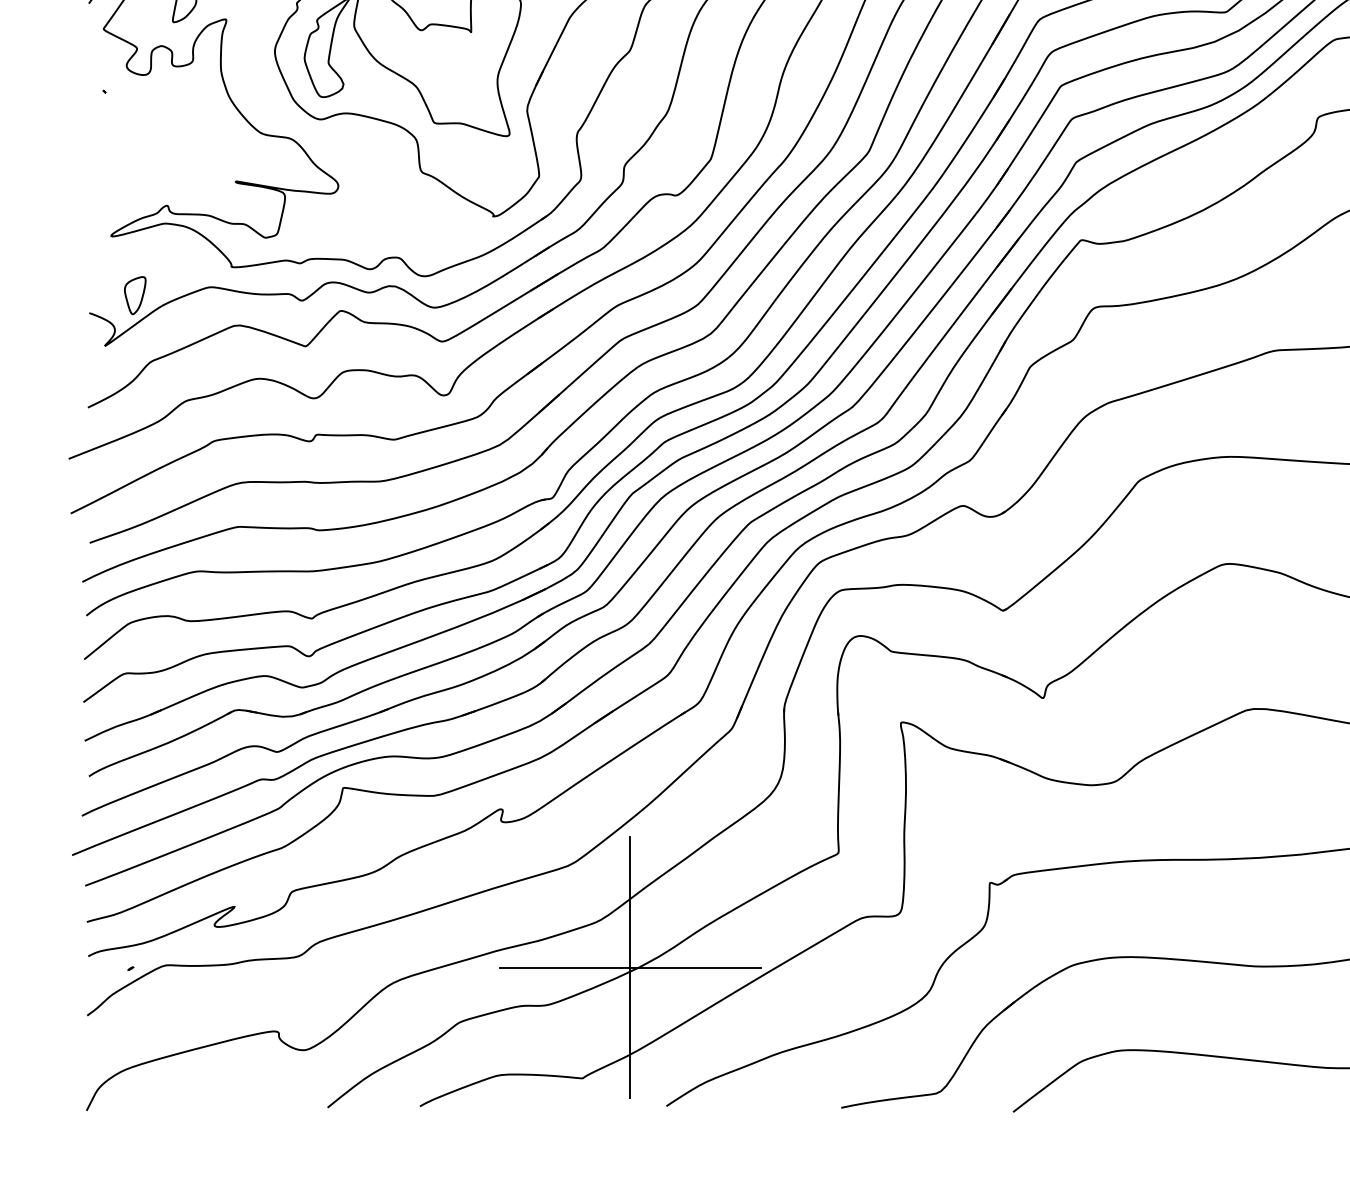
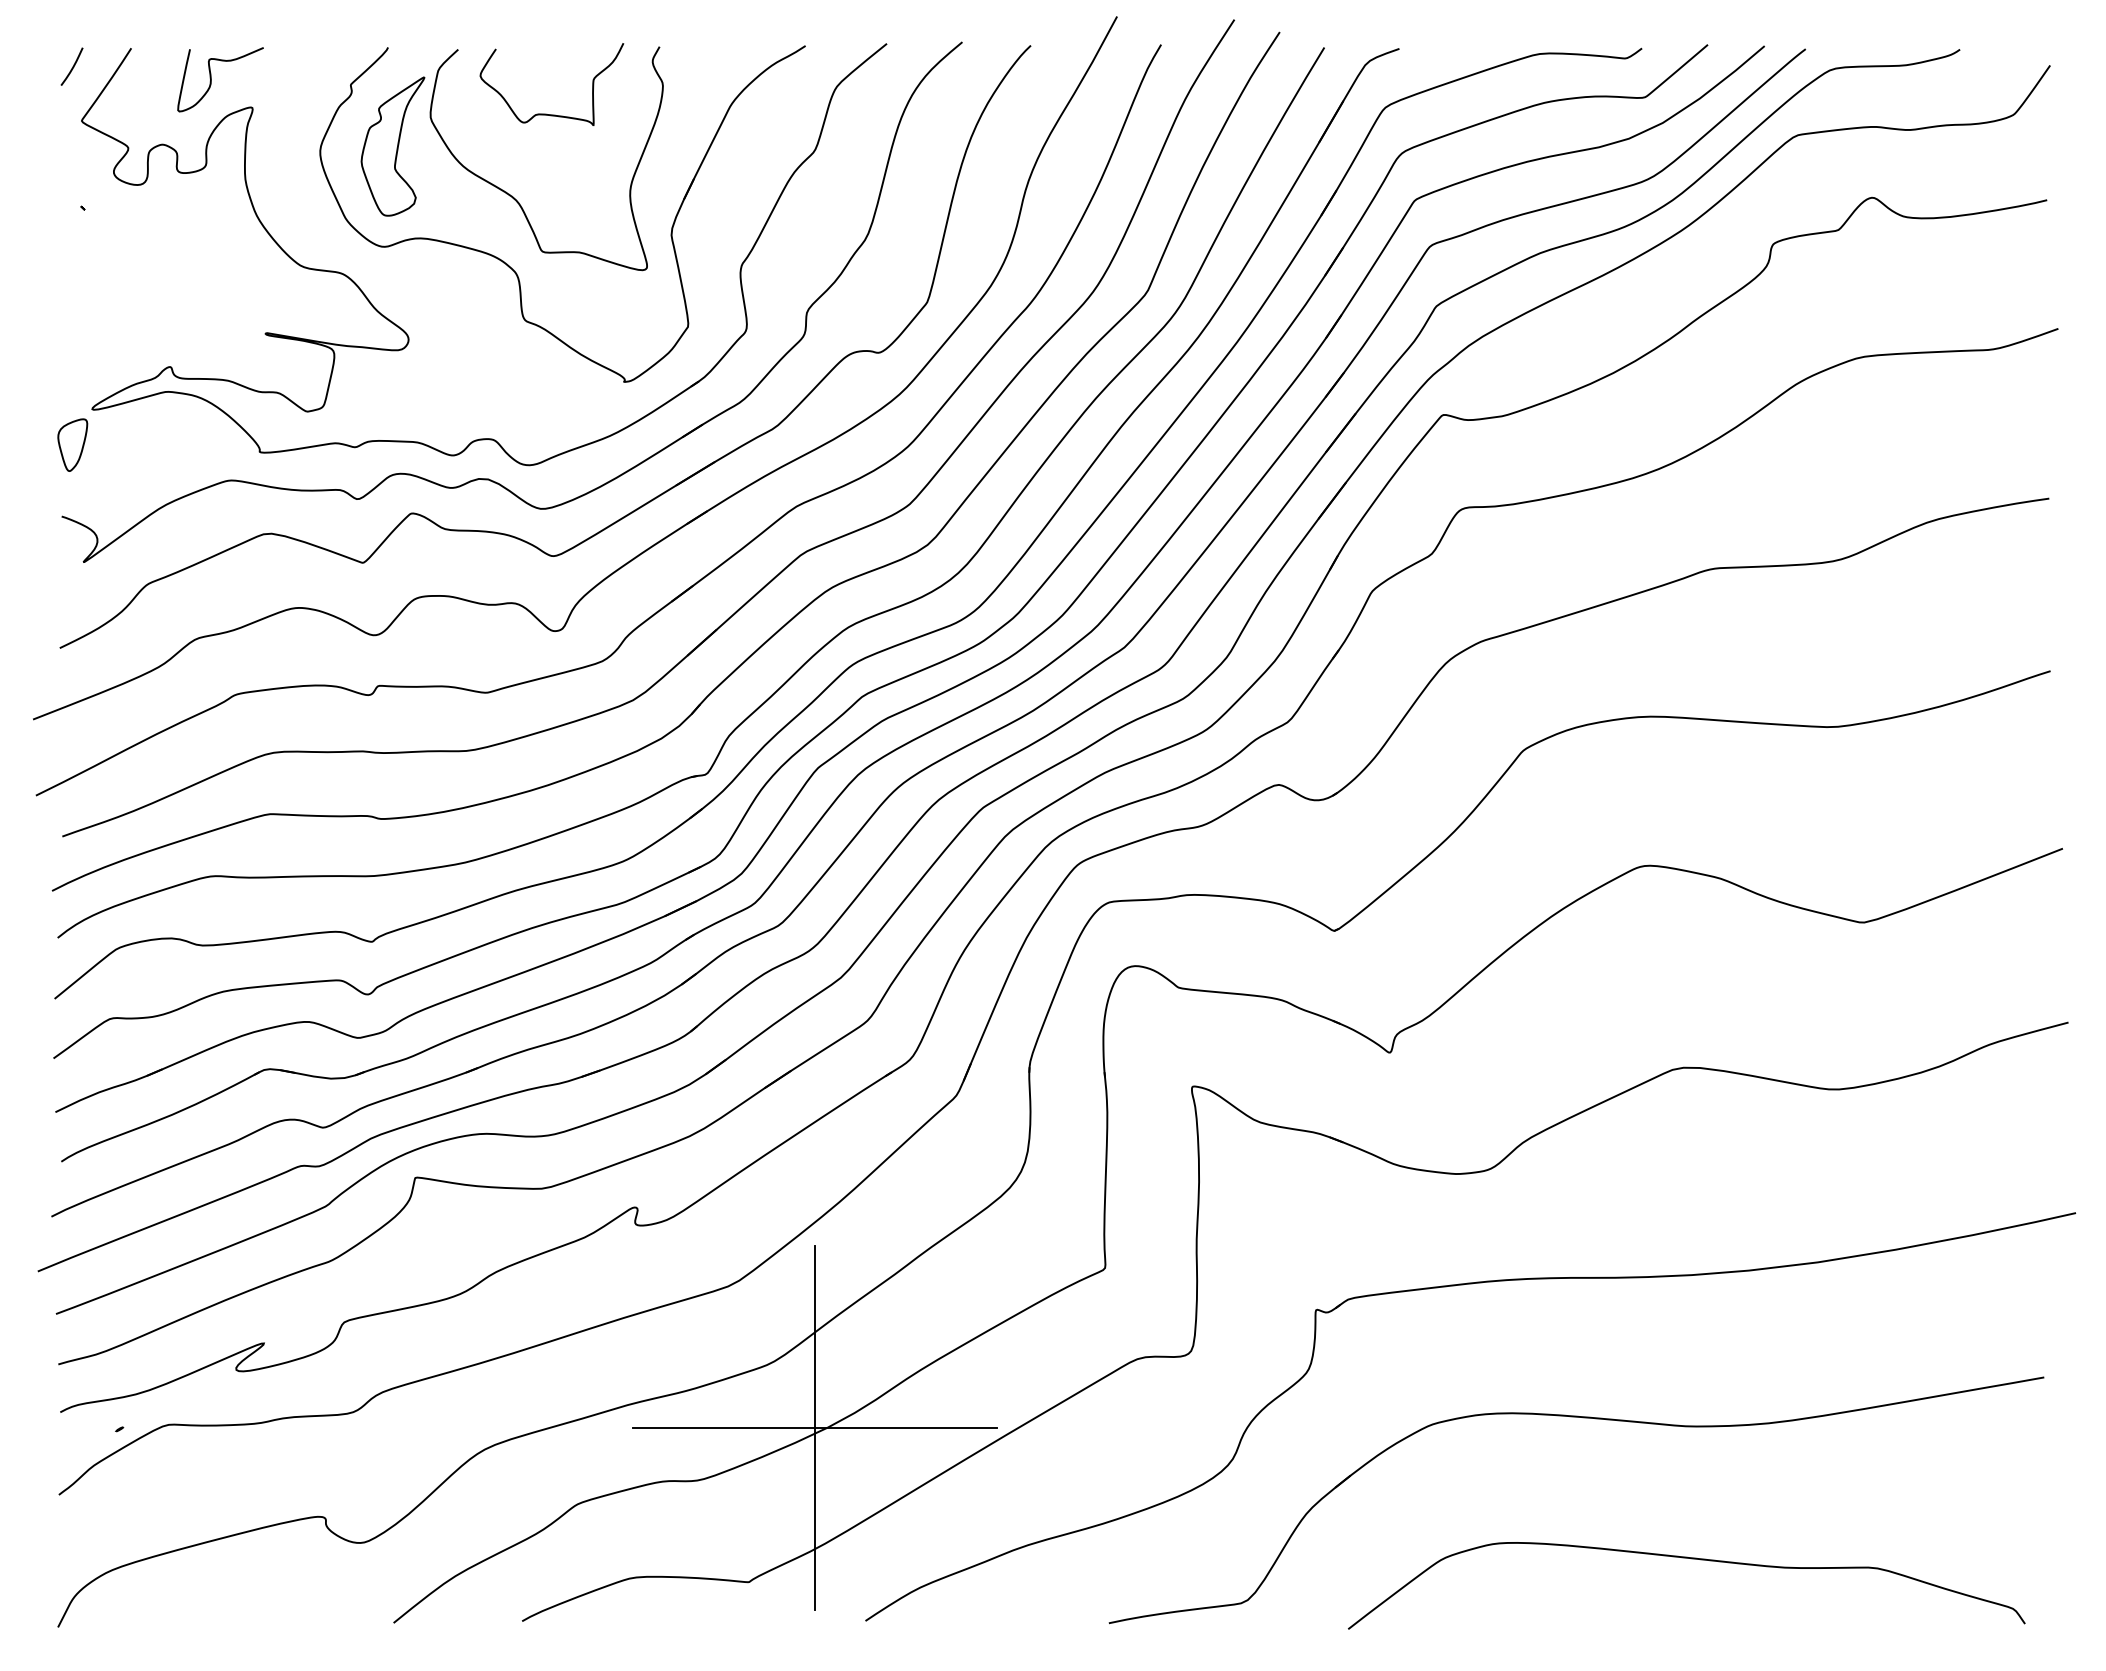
part: (135, 295) -> (72, 444), moved

